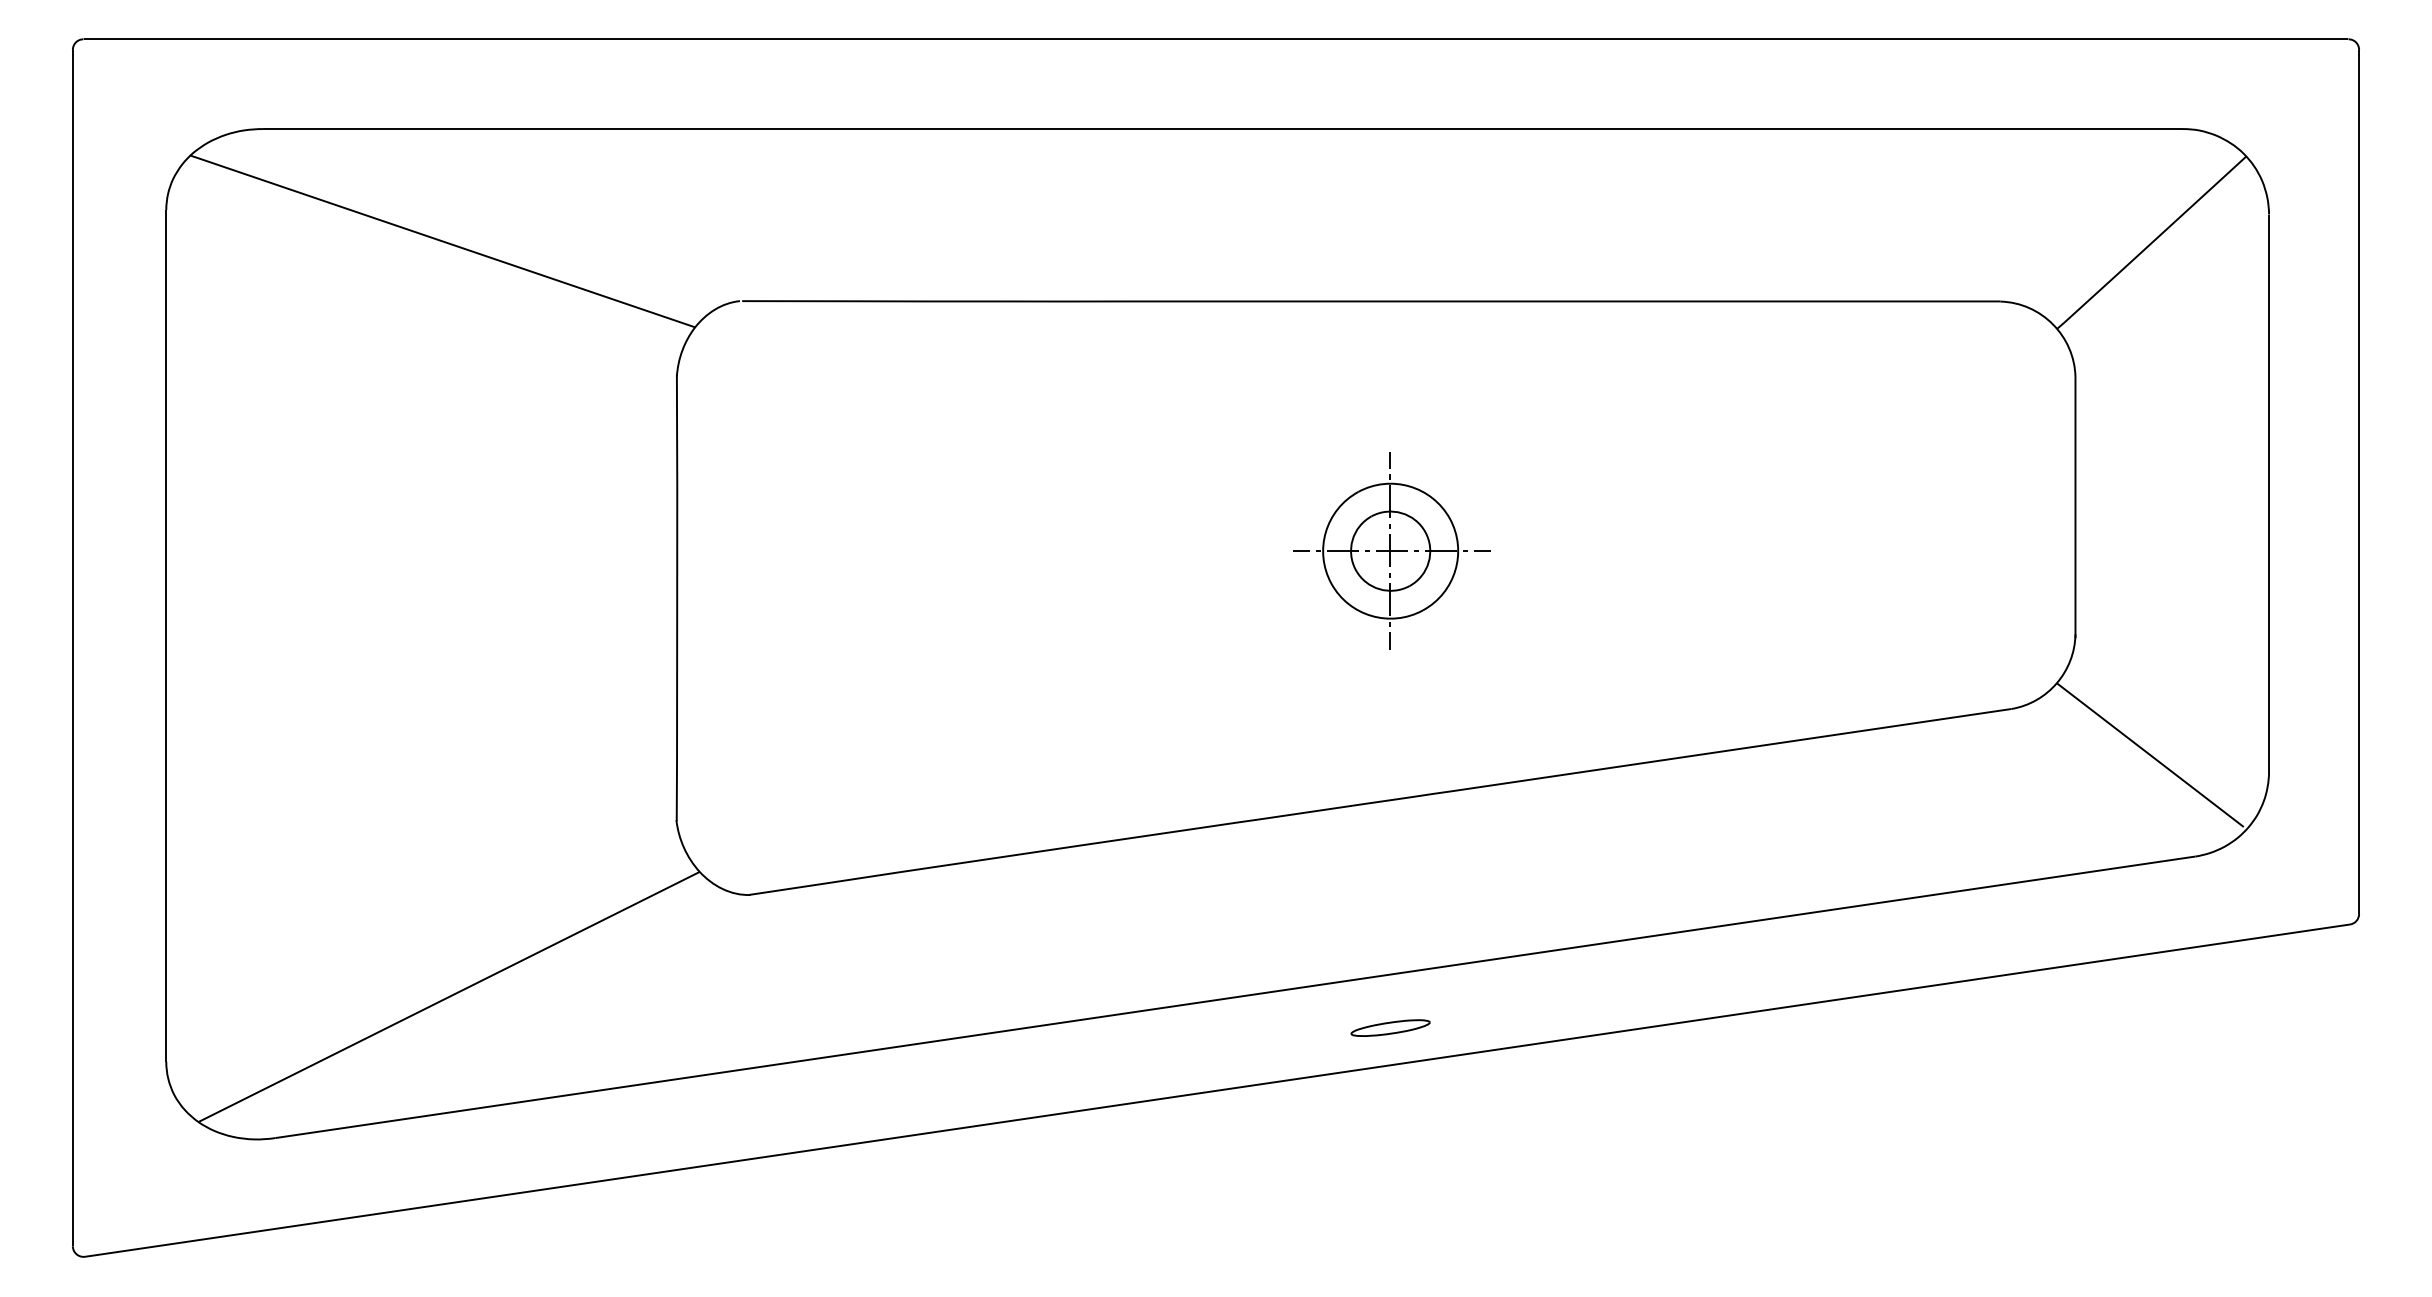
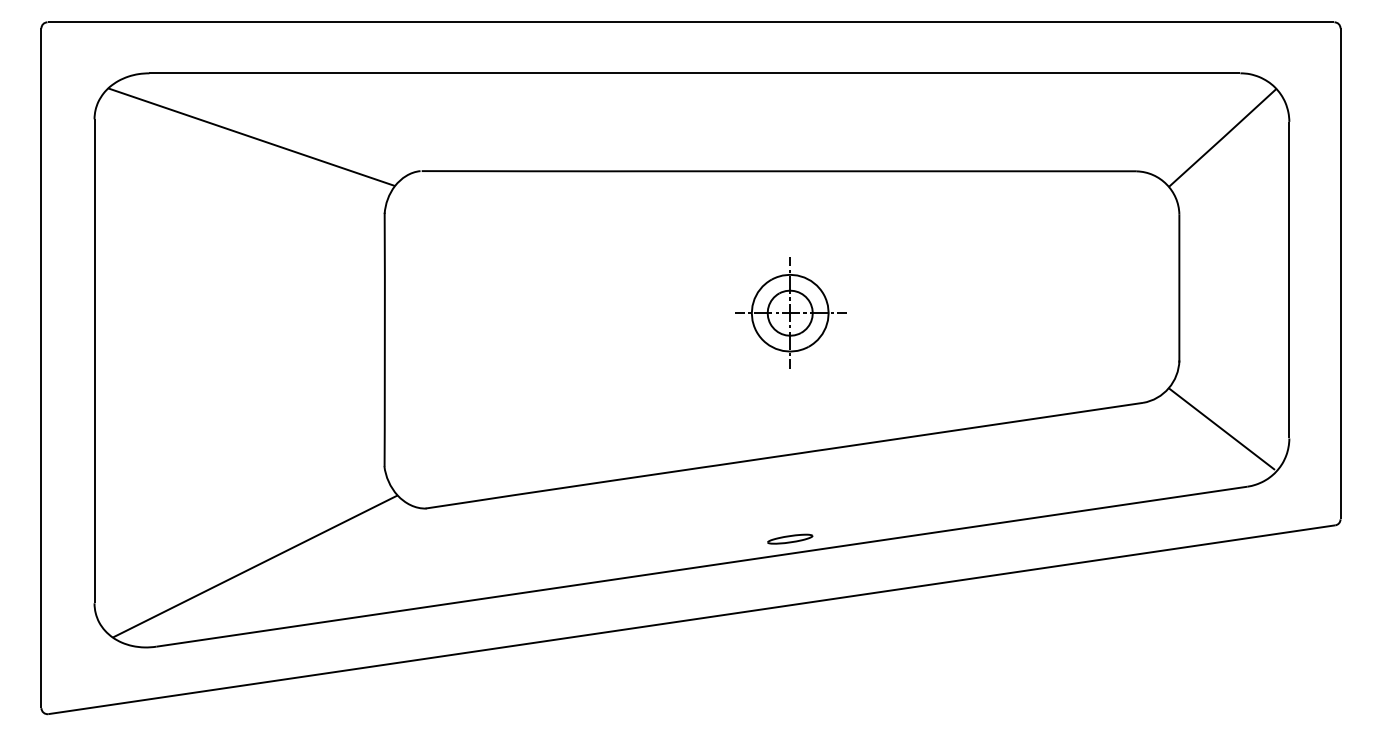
part: (1391, 1026) -> (790, 538), moved

